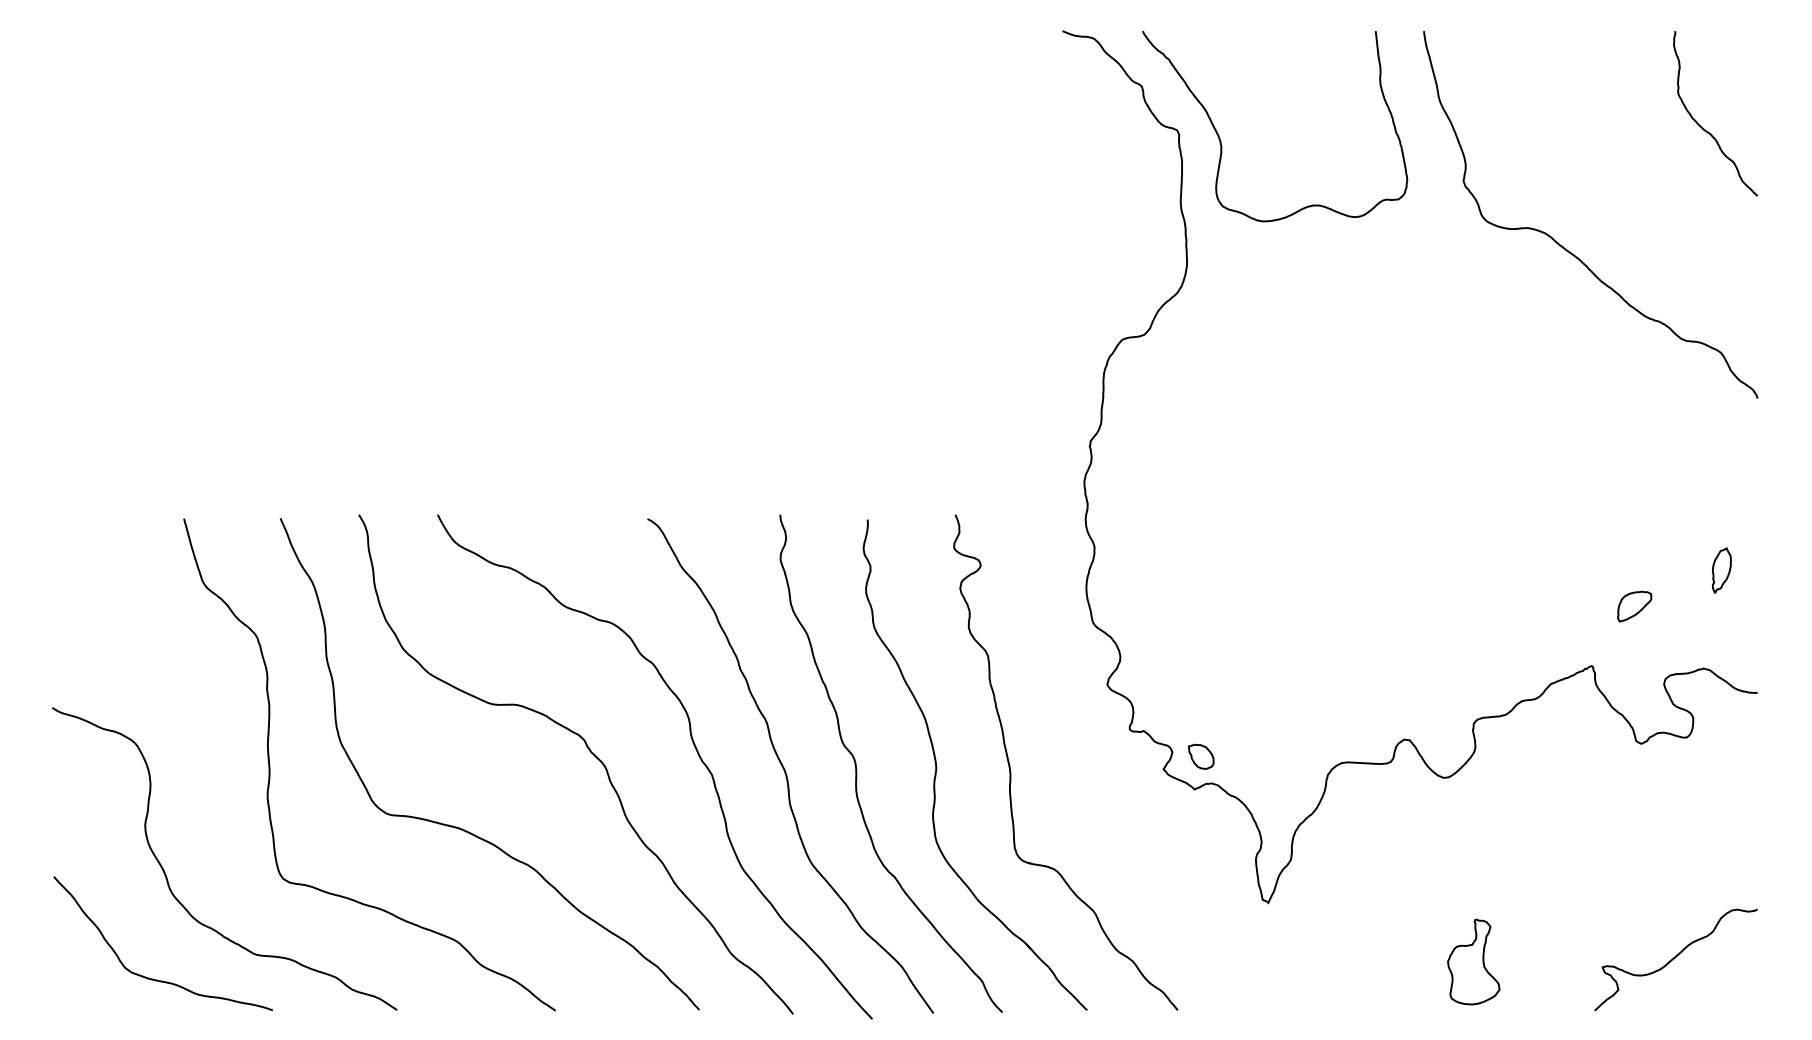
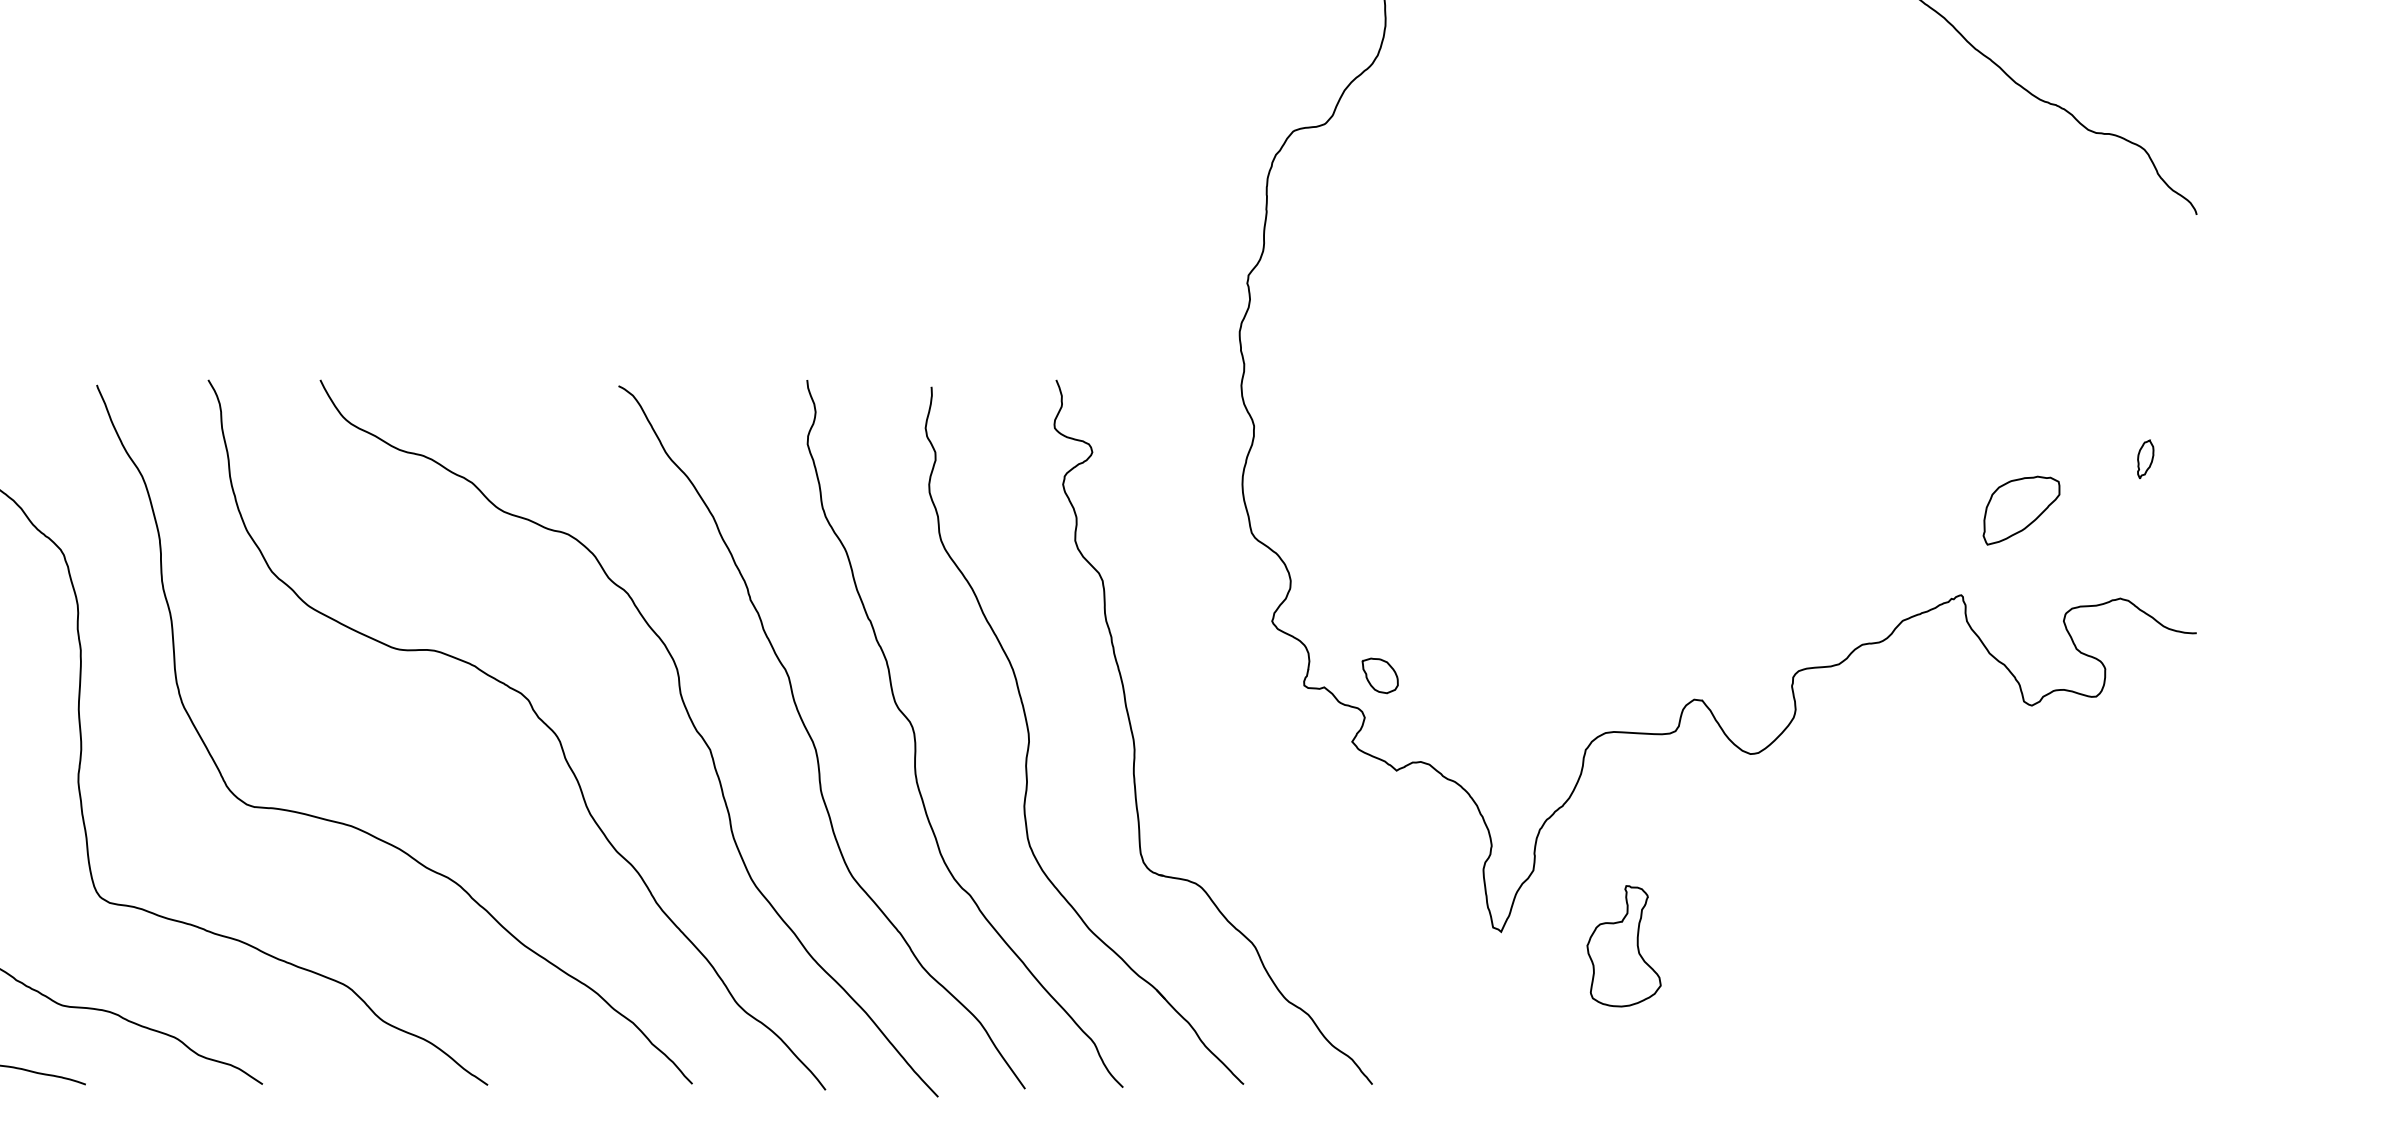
part: (1721, 570) -> (2145, 459), size x0.6
part: (1634, 606) -> (2021, 510), size x1.6
part: (1201, 756) -> (1380, 675), moved
curve: (1675, 958) -> (2080, 1010), removed
part: (1473, 961) -> (1623, 945), moved

